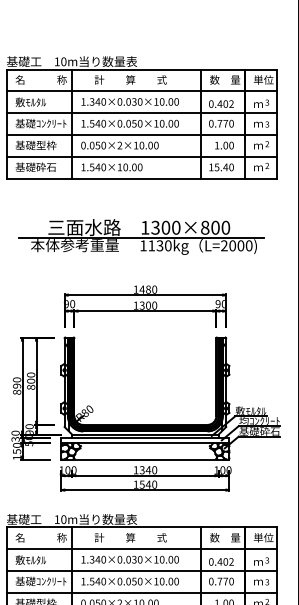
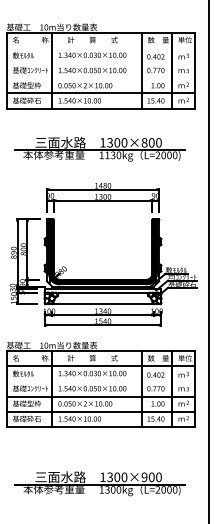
line: (141, 90) -> (100, 47), removed
line: (141, 113) -> (100, 63), removed
line: (141, 135) -> (100, 78), removed
line: (141, 571) -> (100, 381), removed

